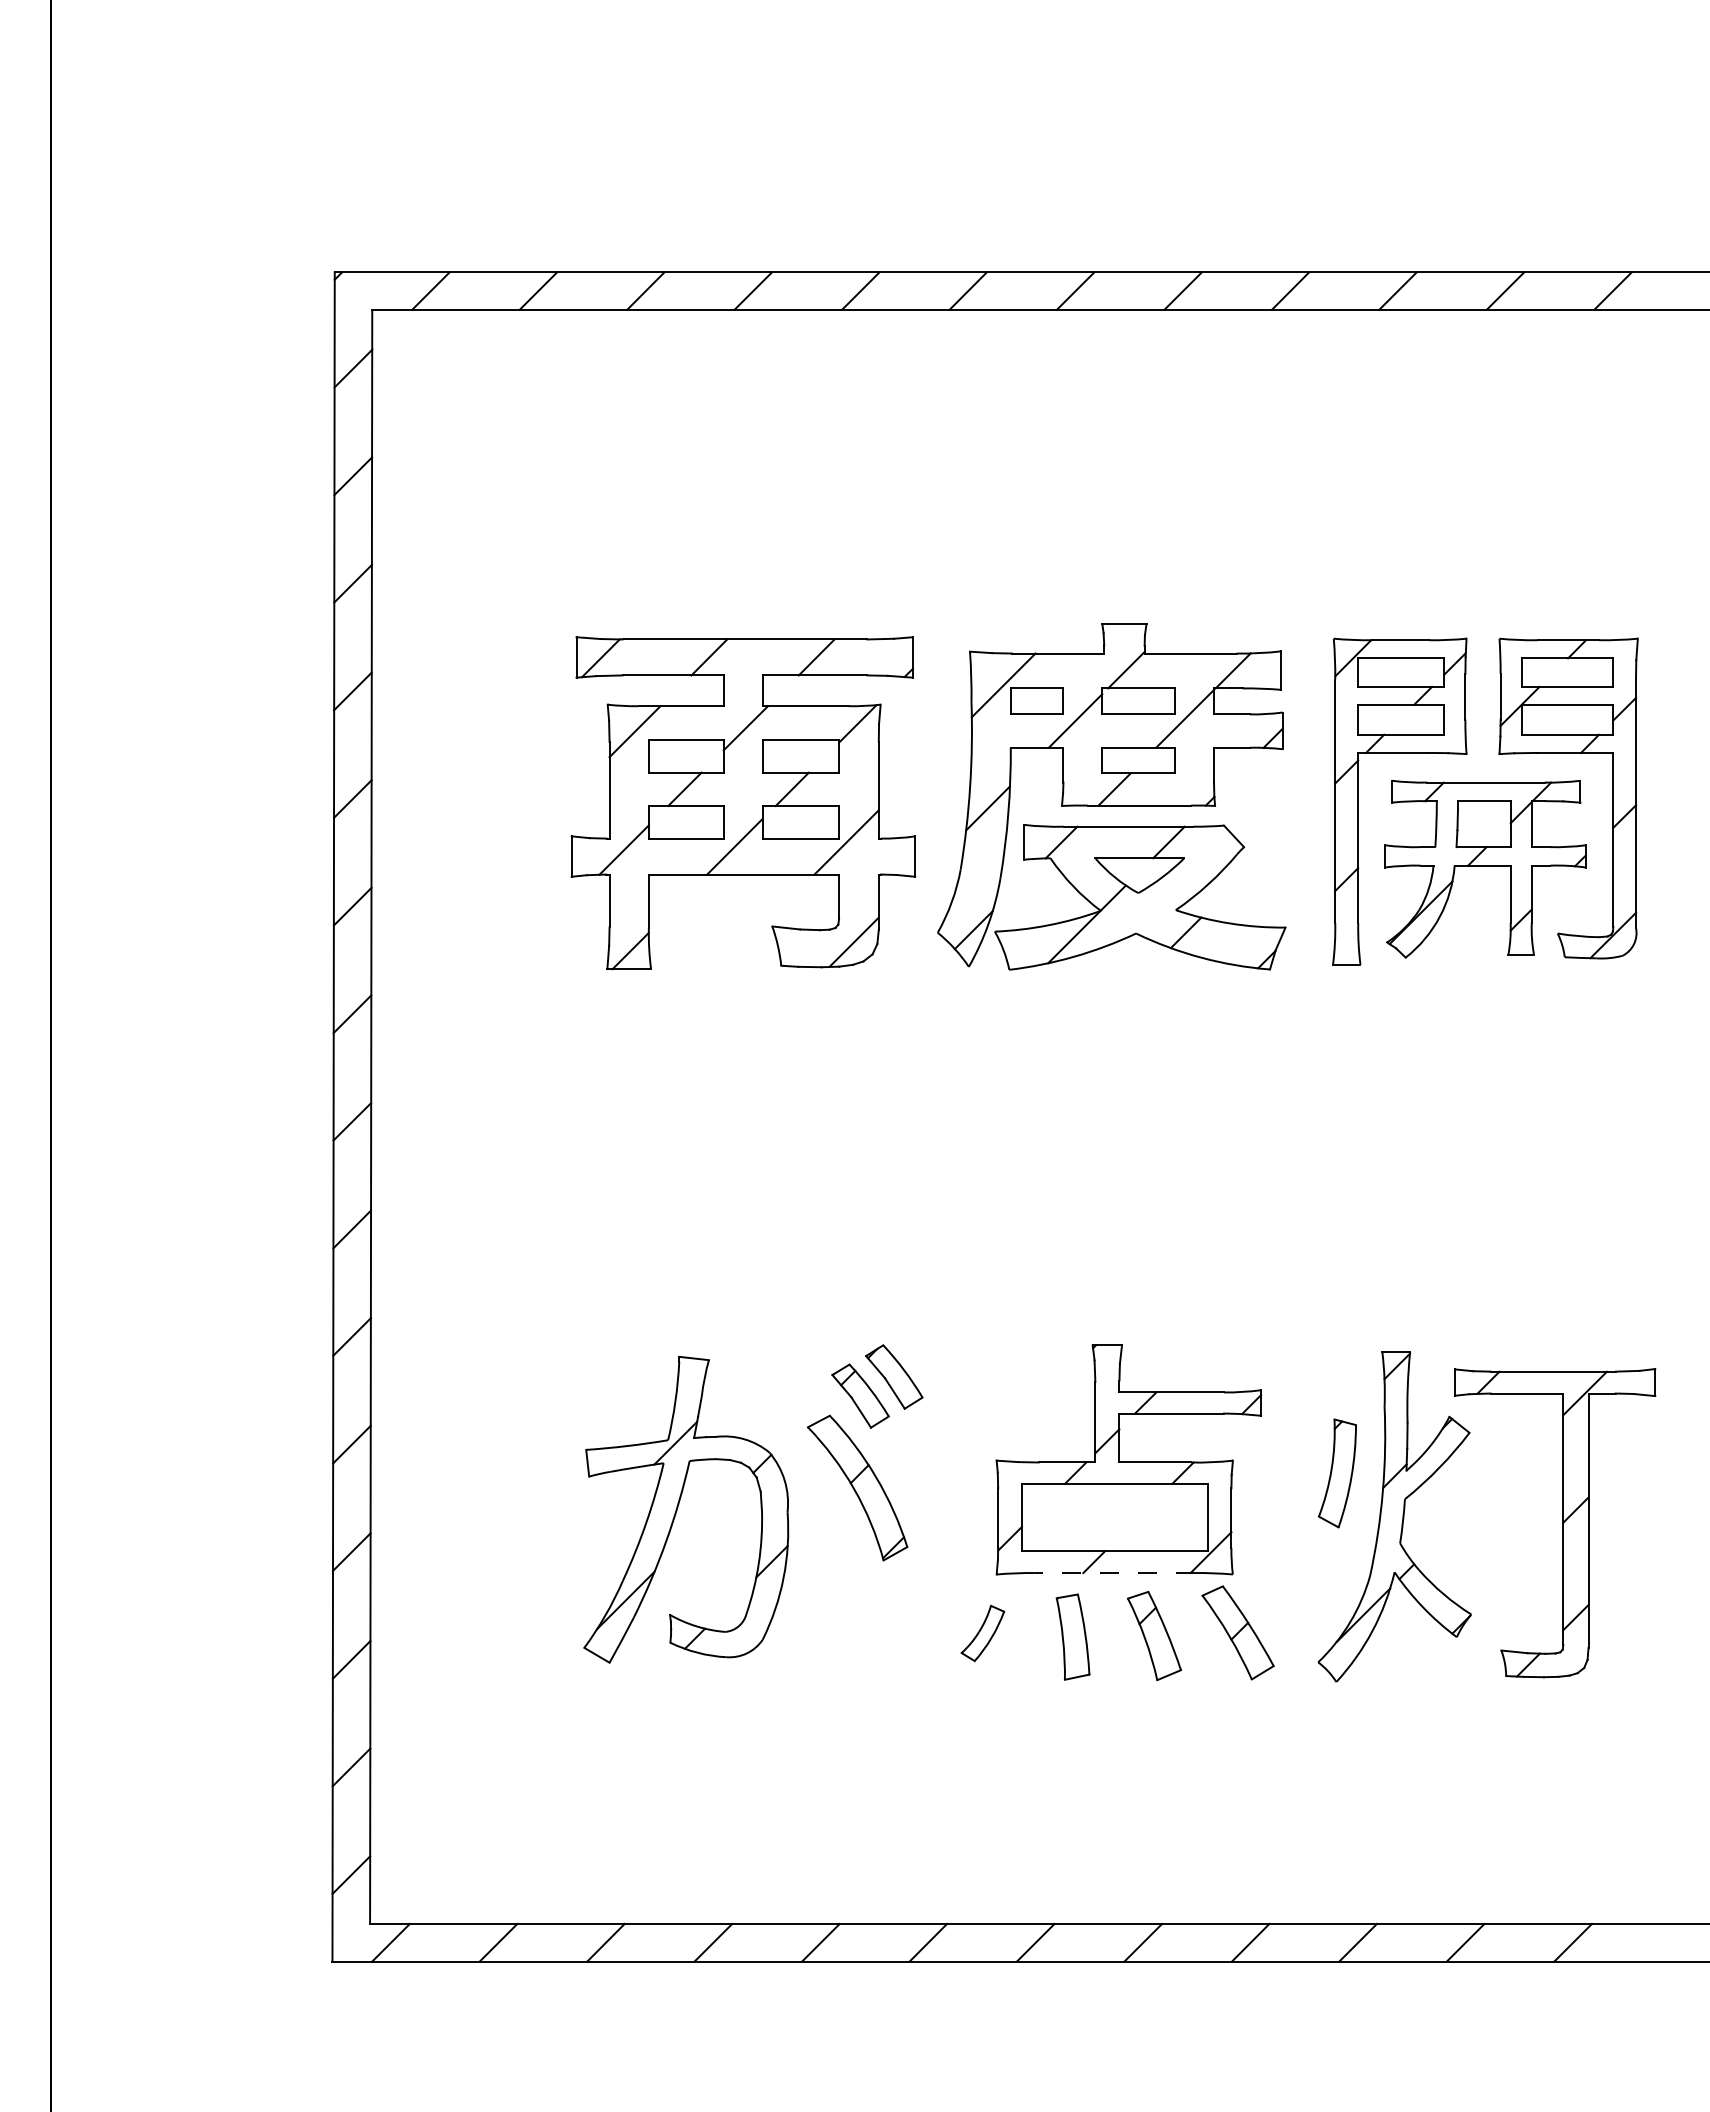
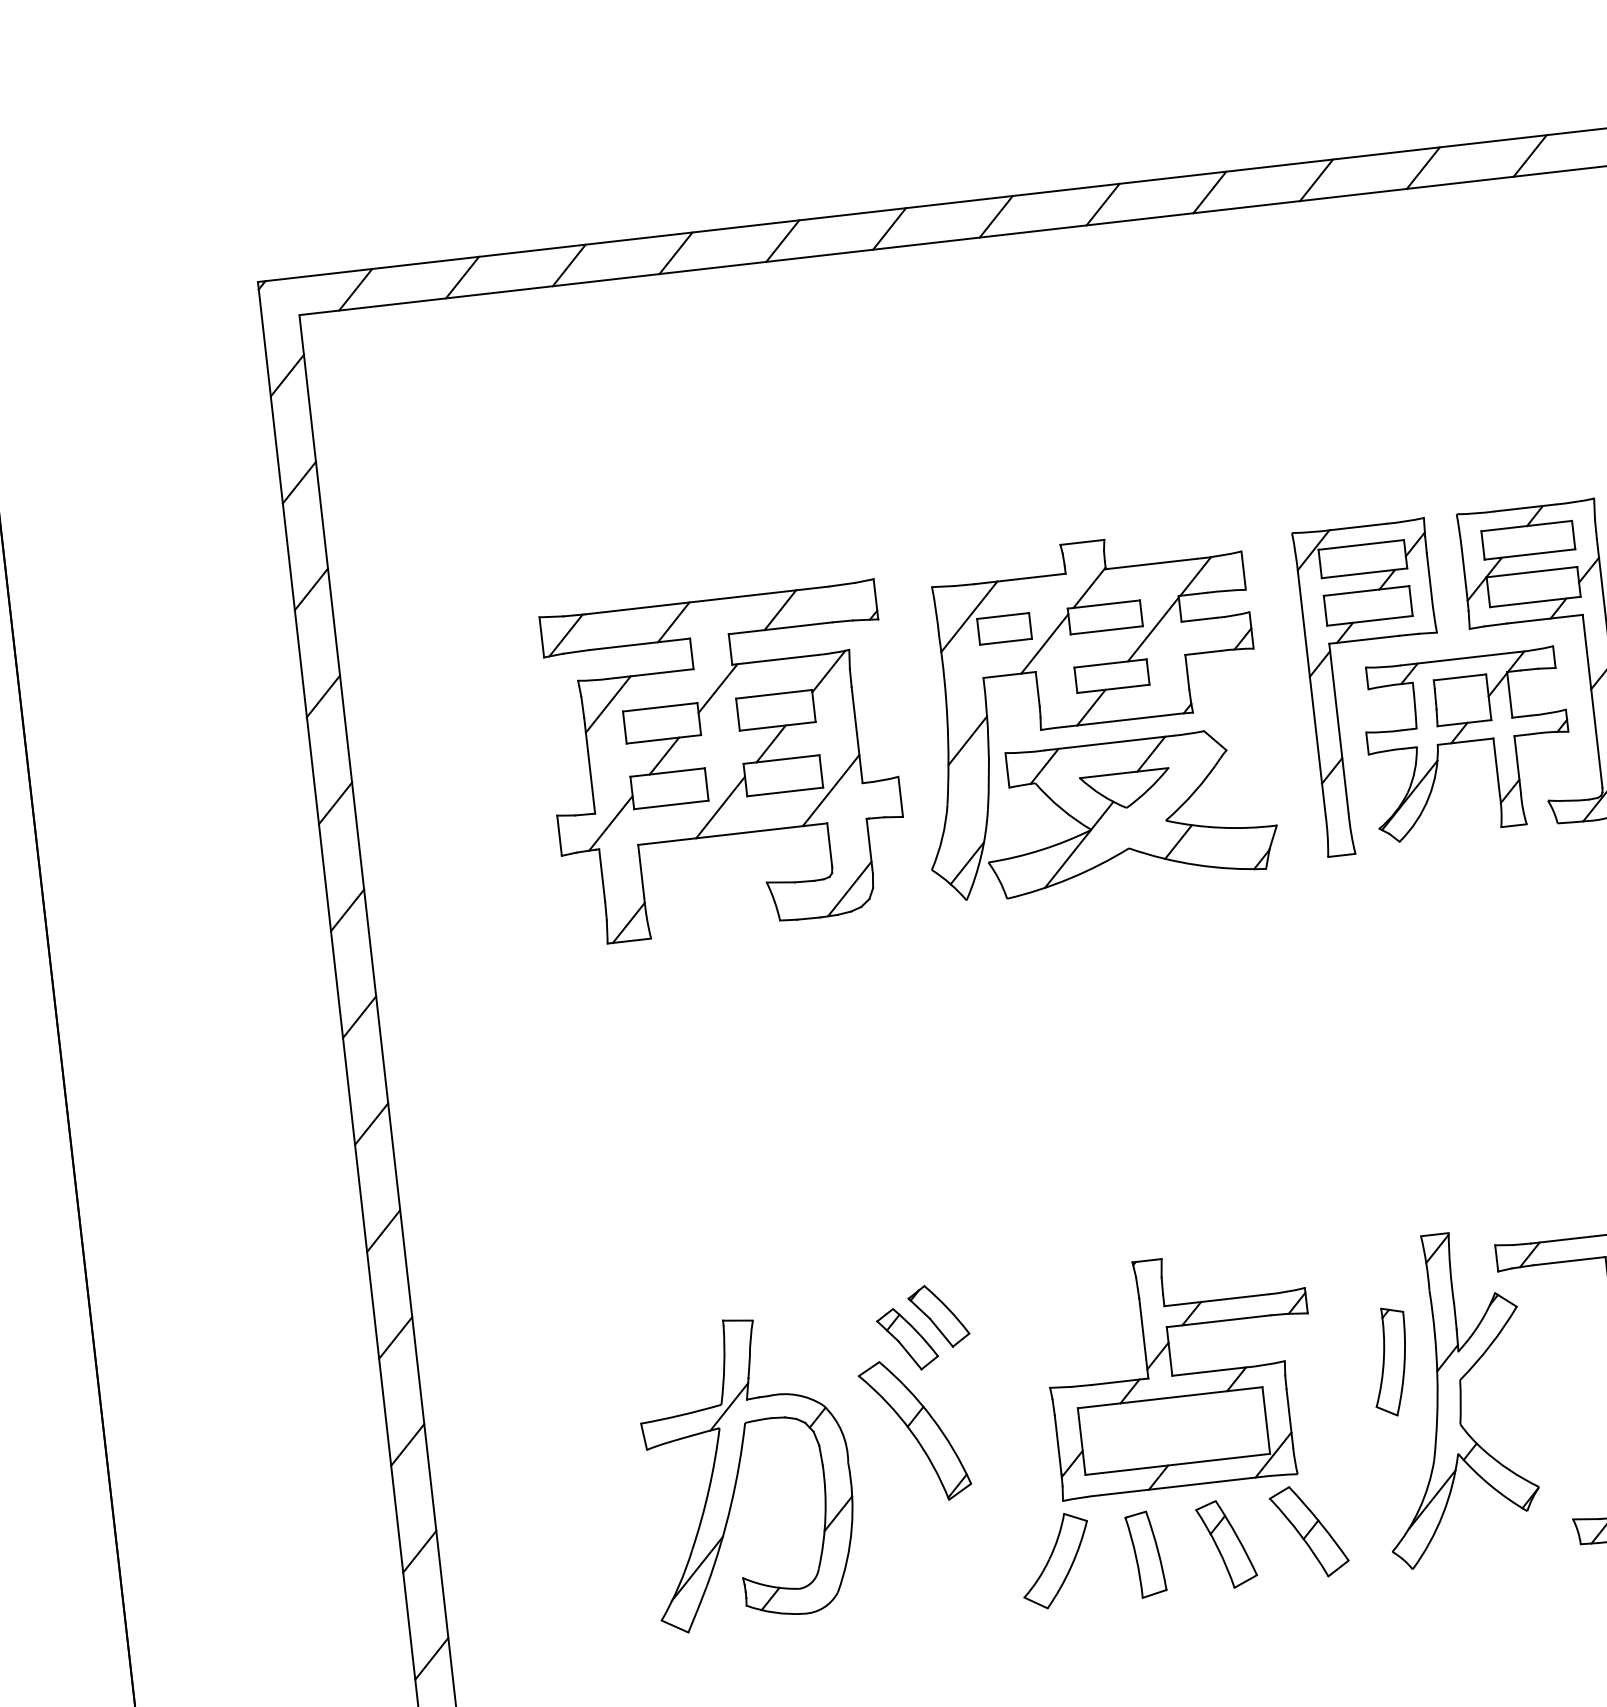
line: (1114, 1573) -> (1179, 1486), dashed -> solid
part: (982, 1633) -> (1055, 1561), size x1.67

